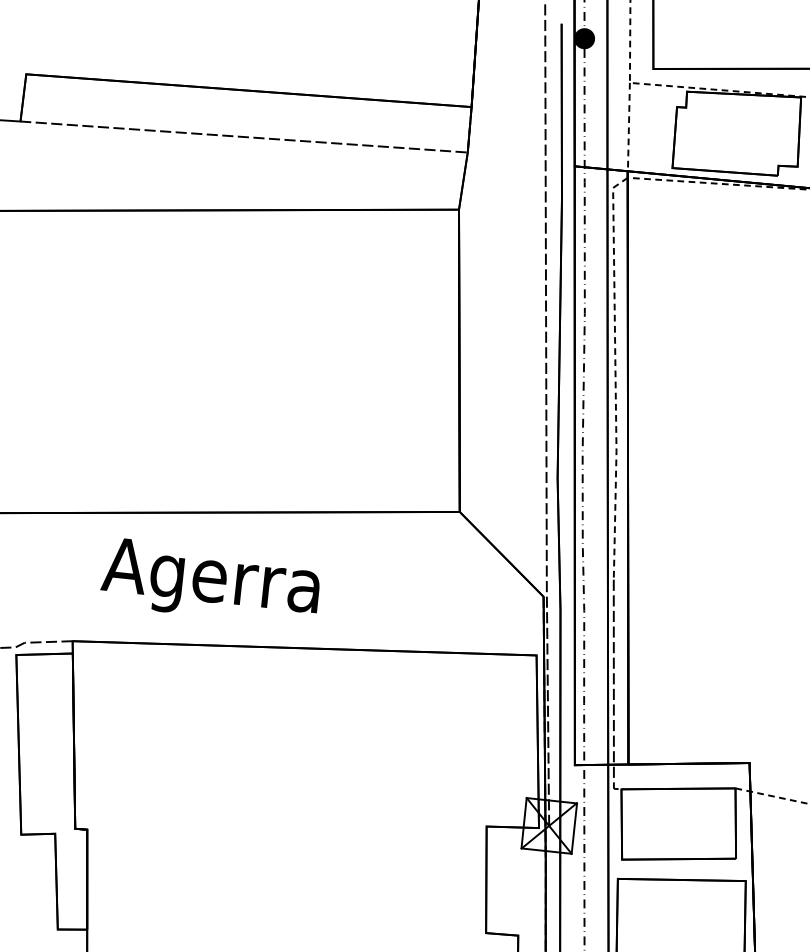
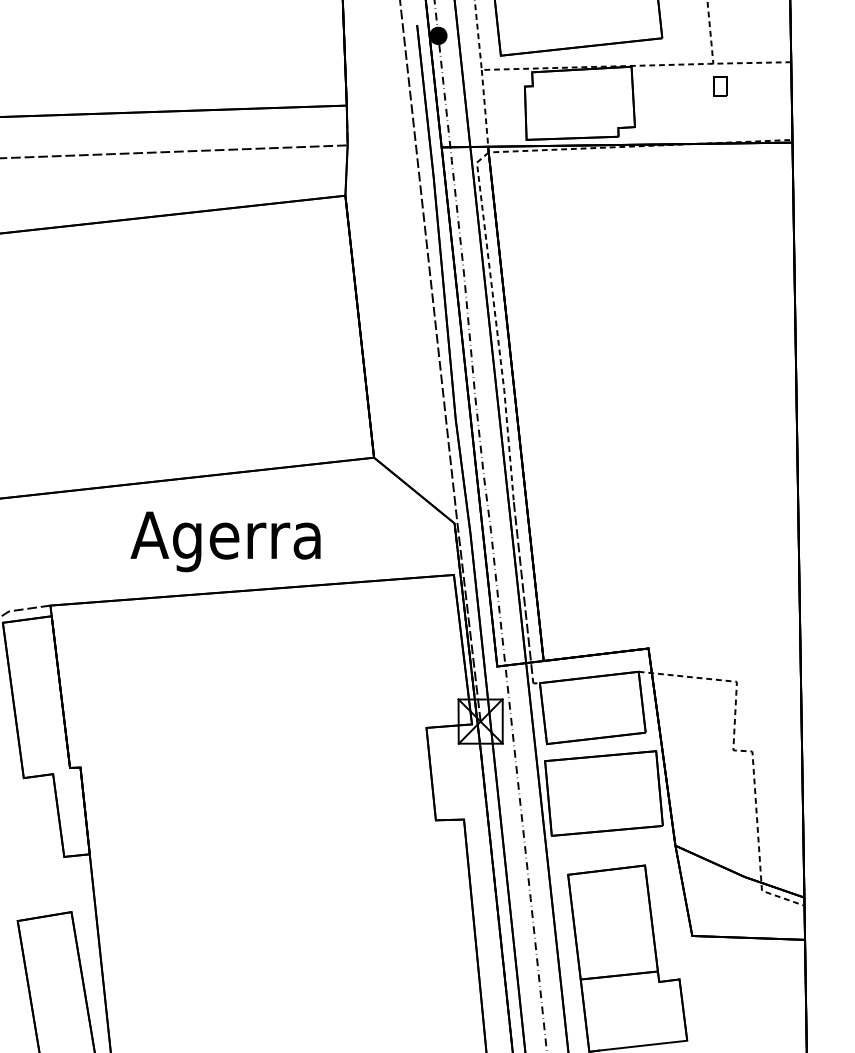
text: (210, 581) -> (225, 541), moved

